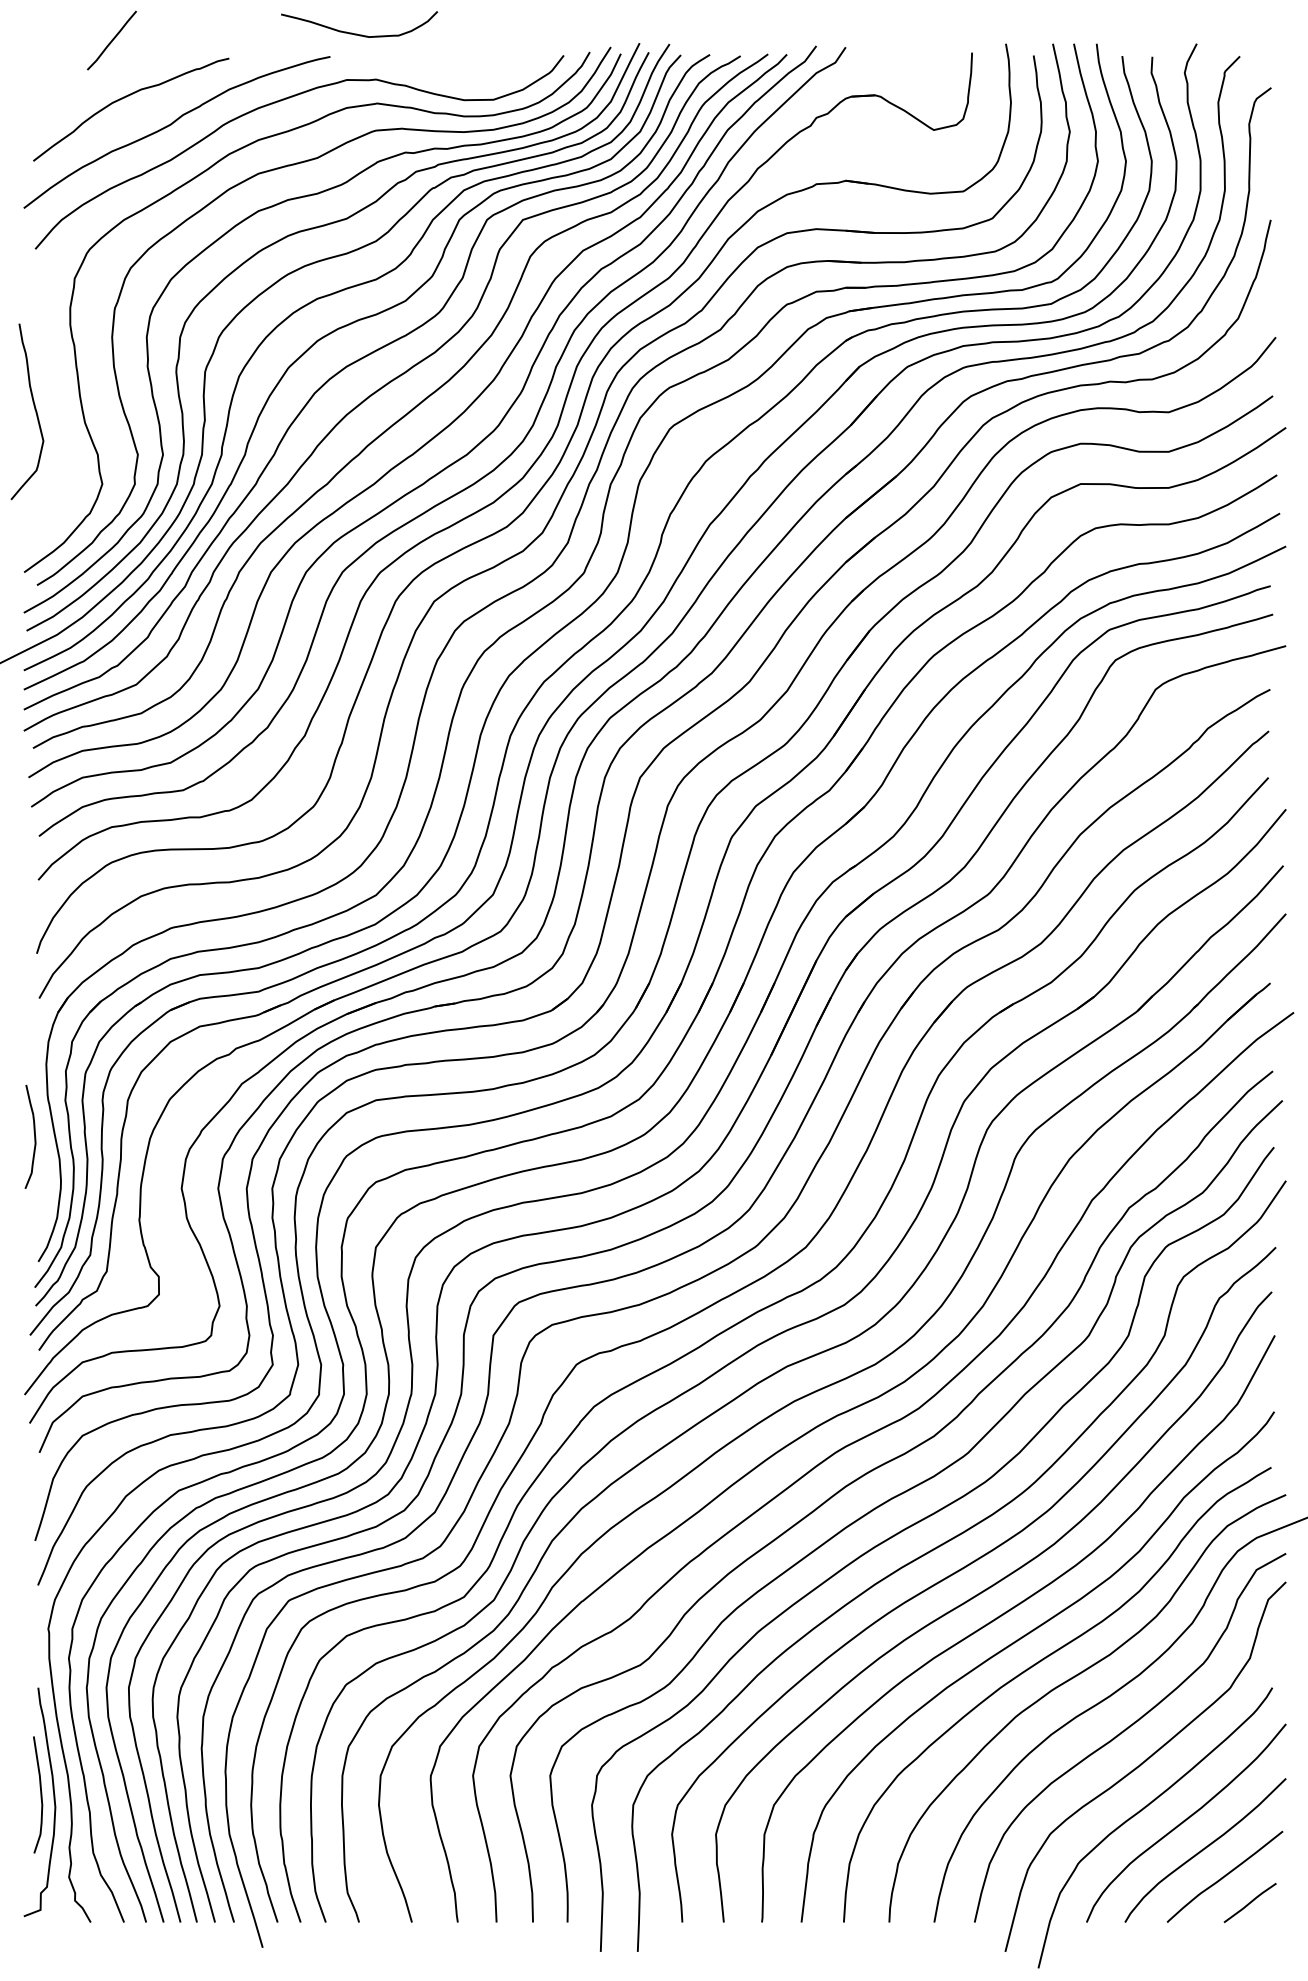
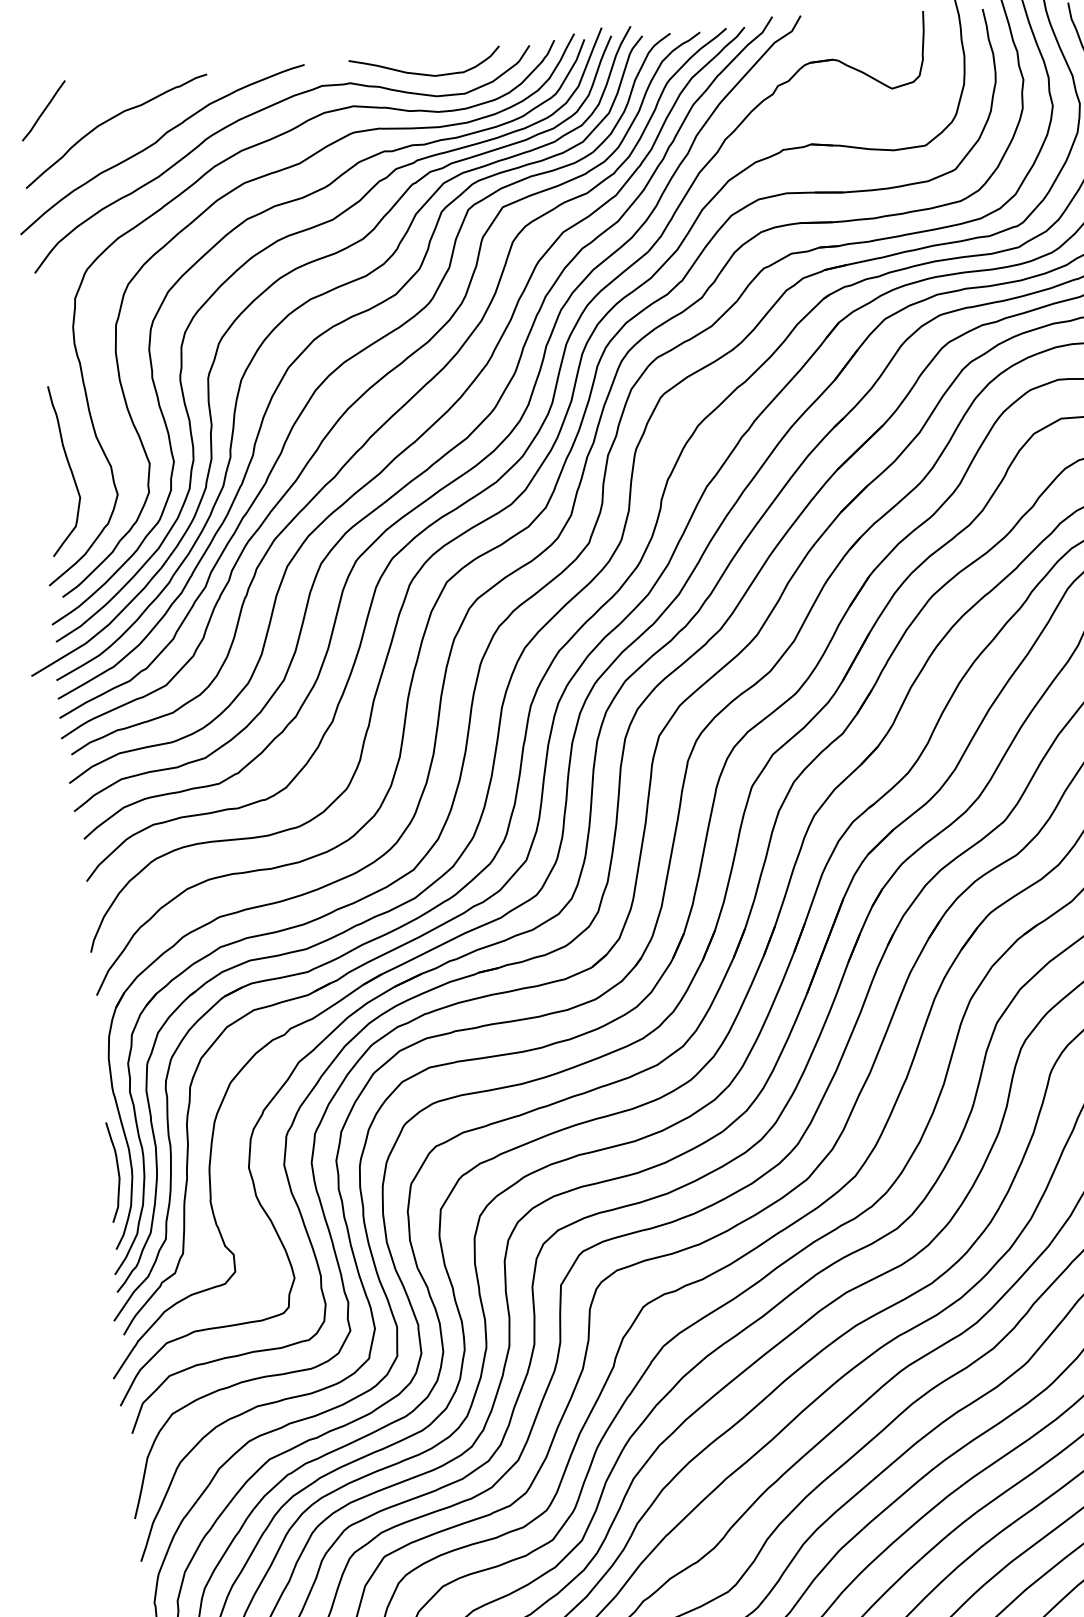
curve: (357, 33) -> (423, 73), moved
line: (111, 40) -> (43, 110), moved
curve: (34, 409) -> (69, 467), moved
curve: (34, 1136) -> (117, 1171), moved

